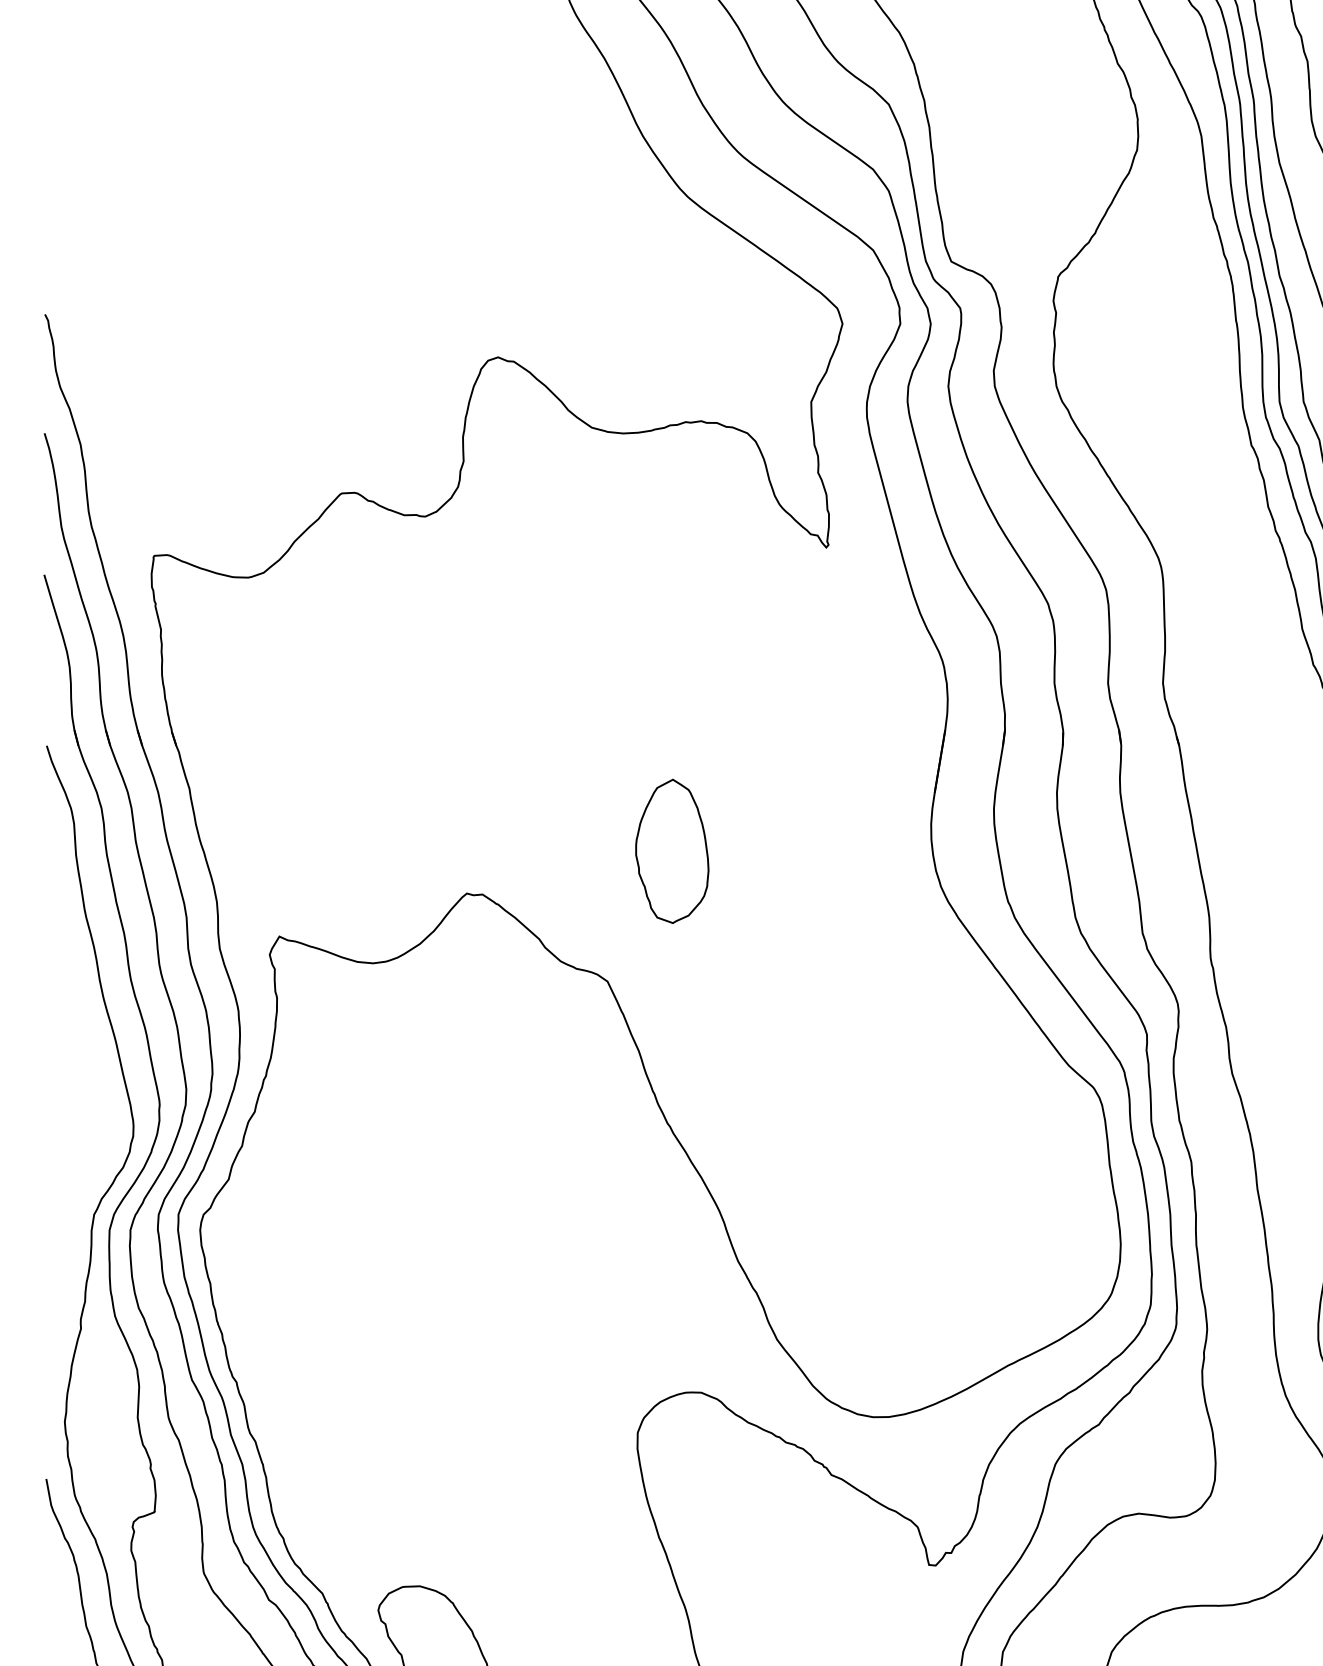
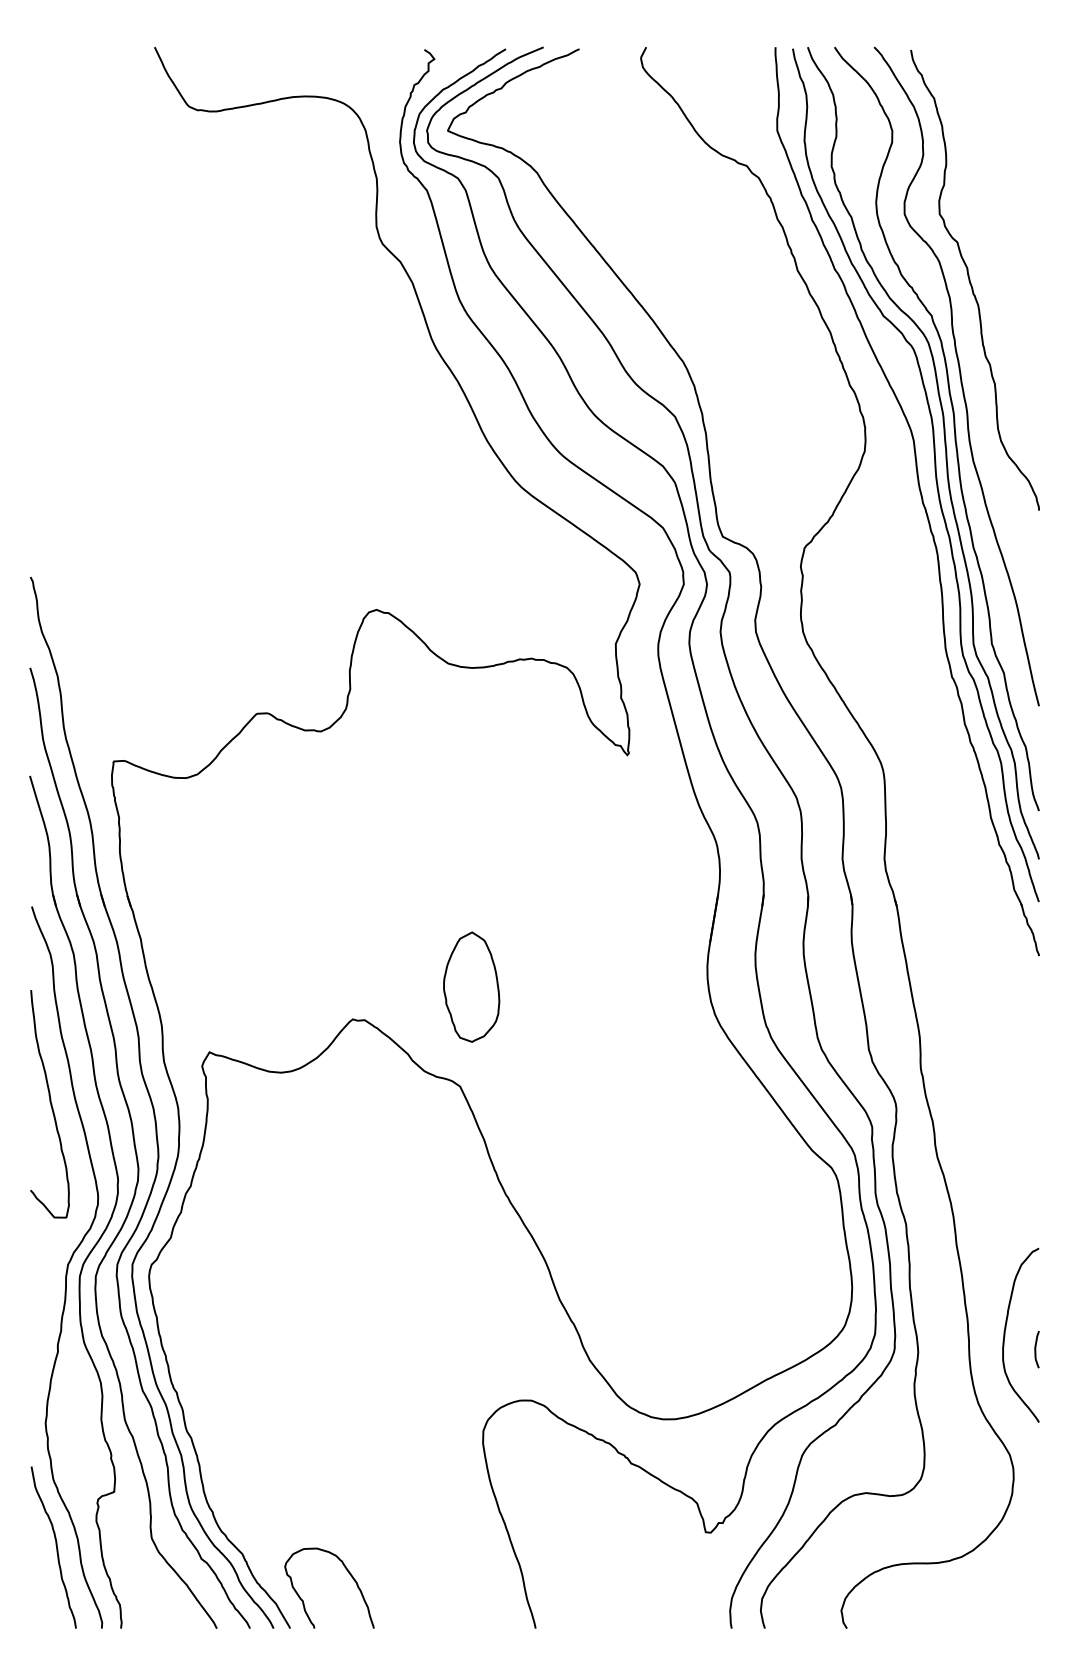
part: (672, 850) -> (471, 986), moved
curve: (71, 1004) -> (50, 1104), added

